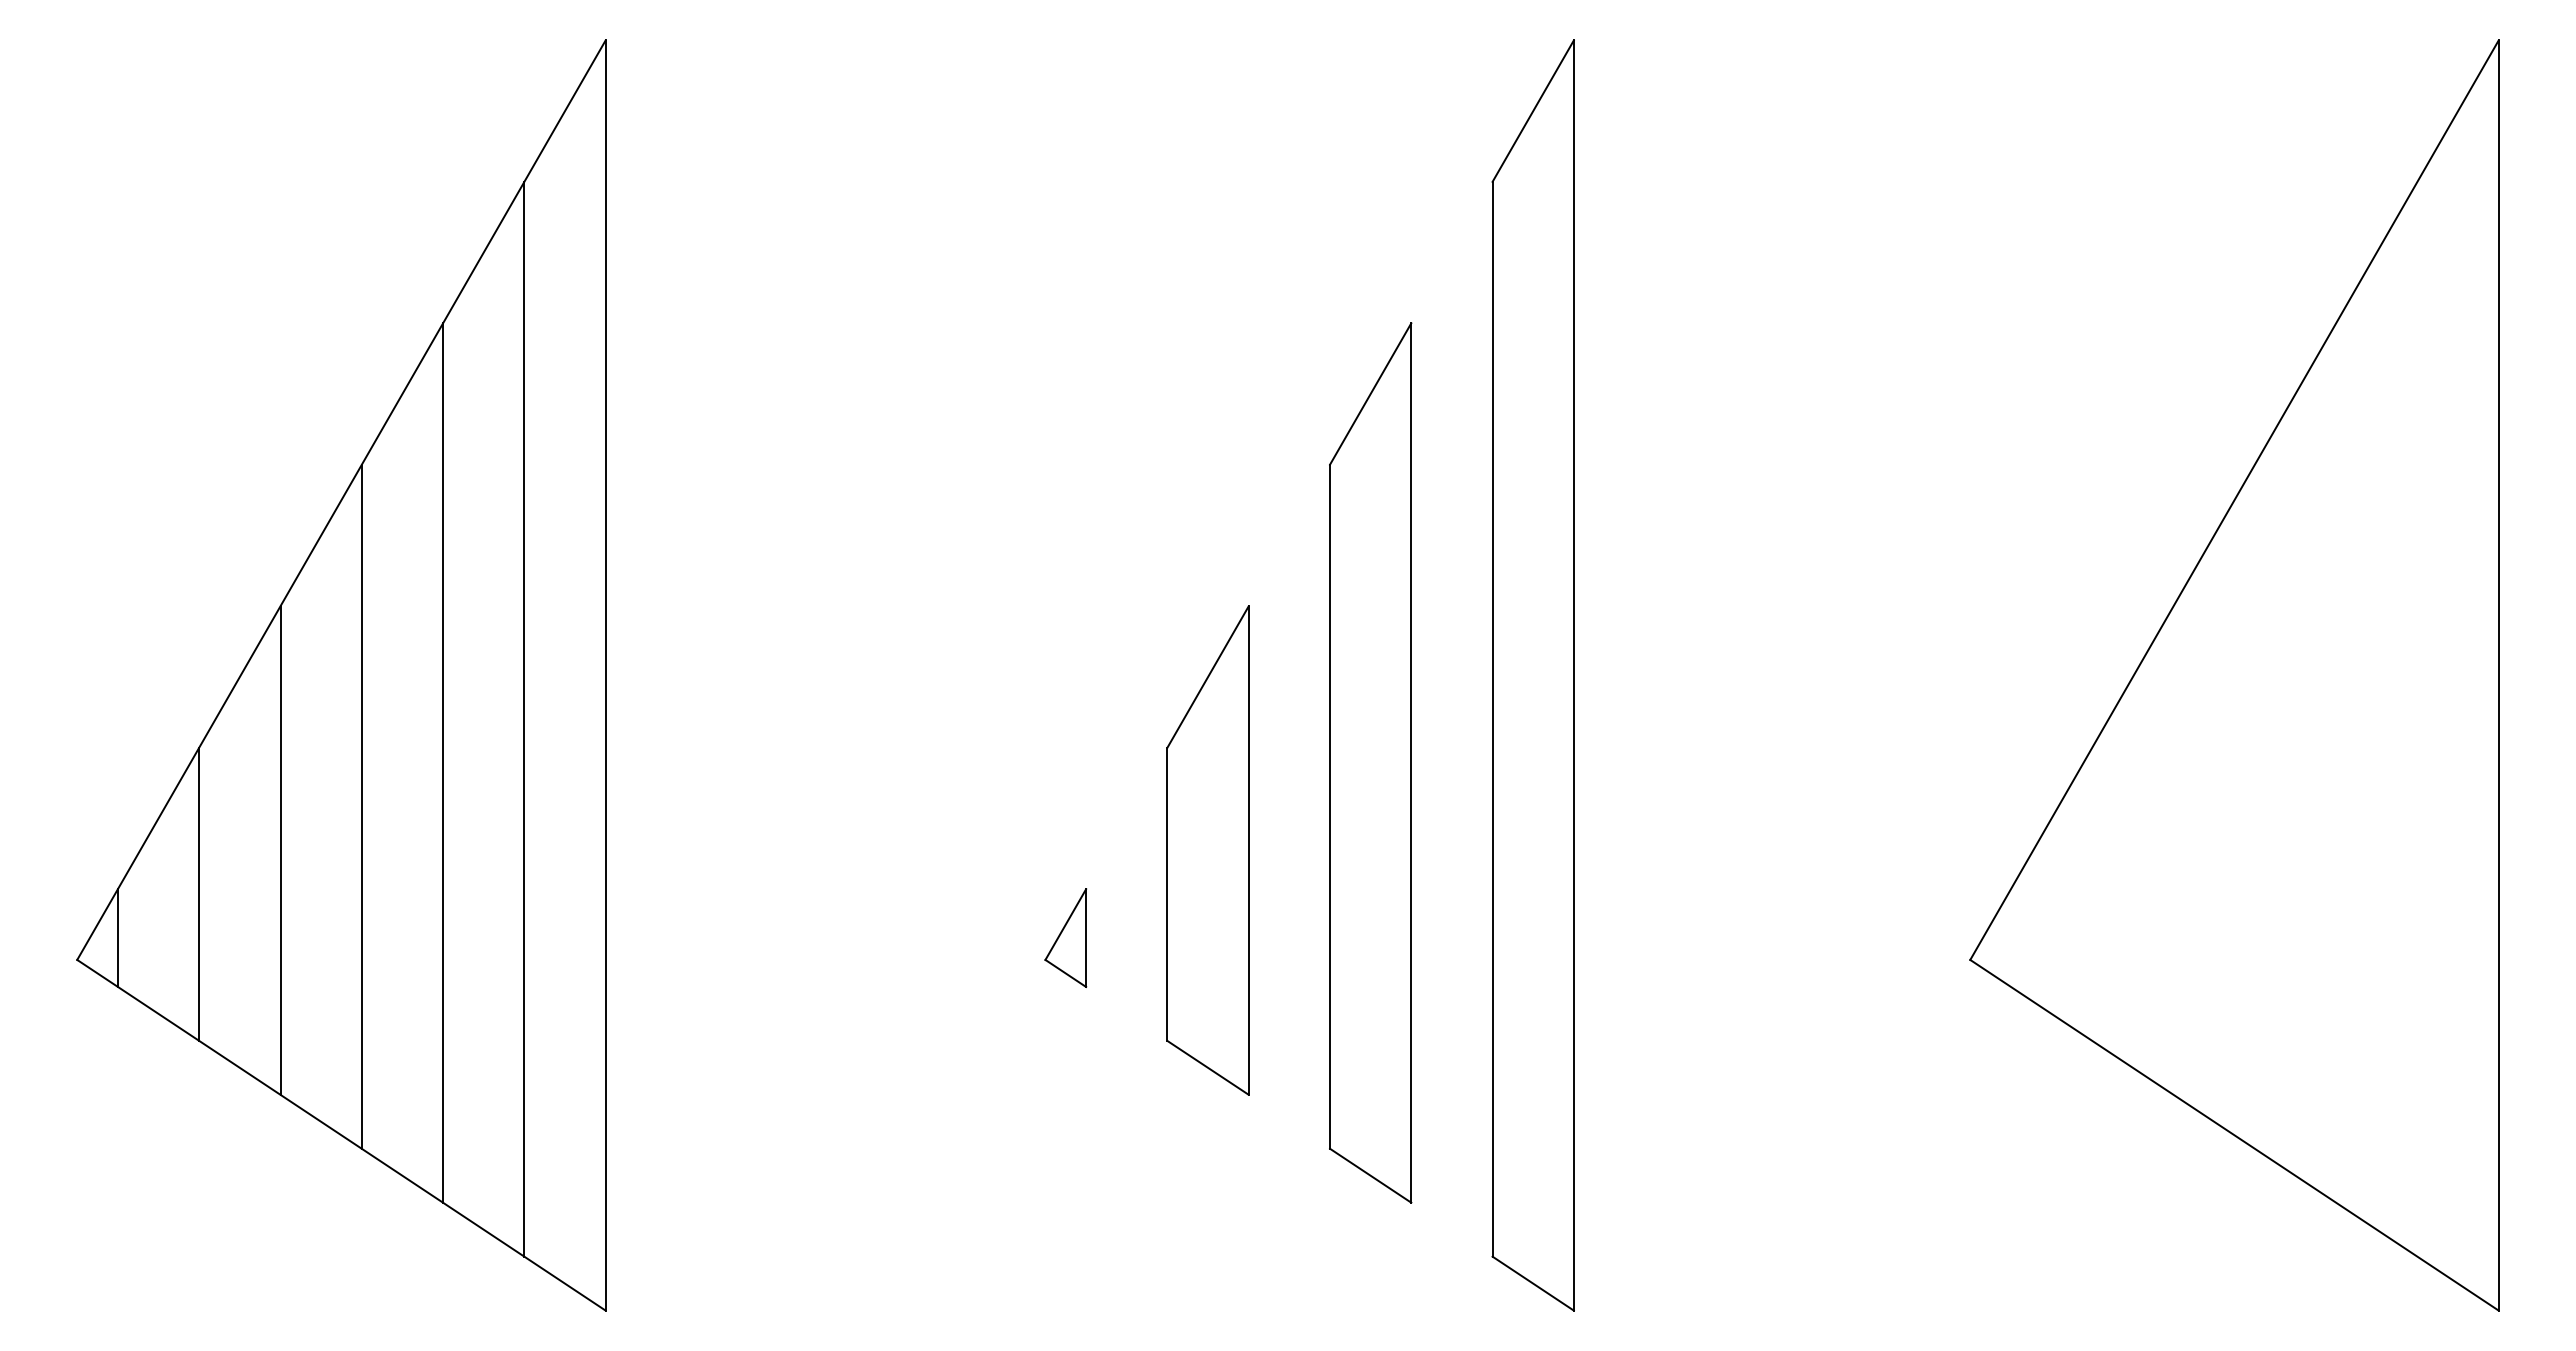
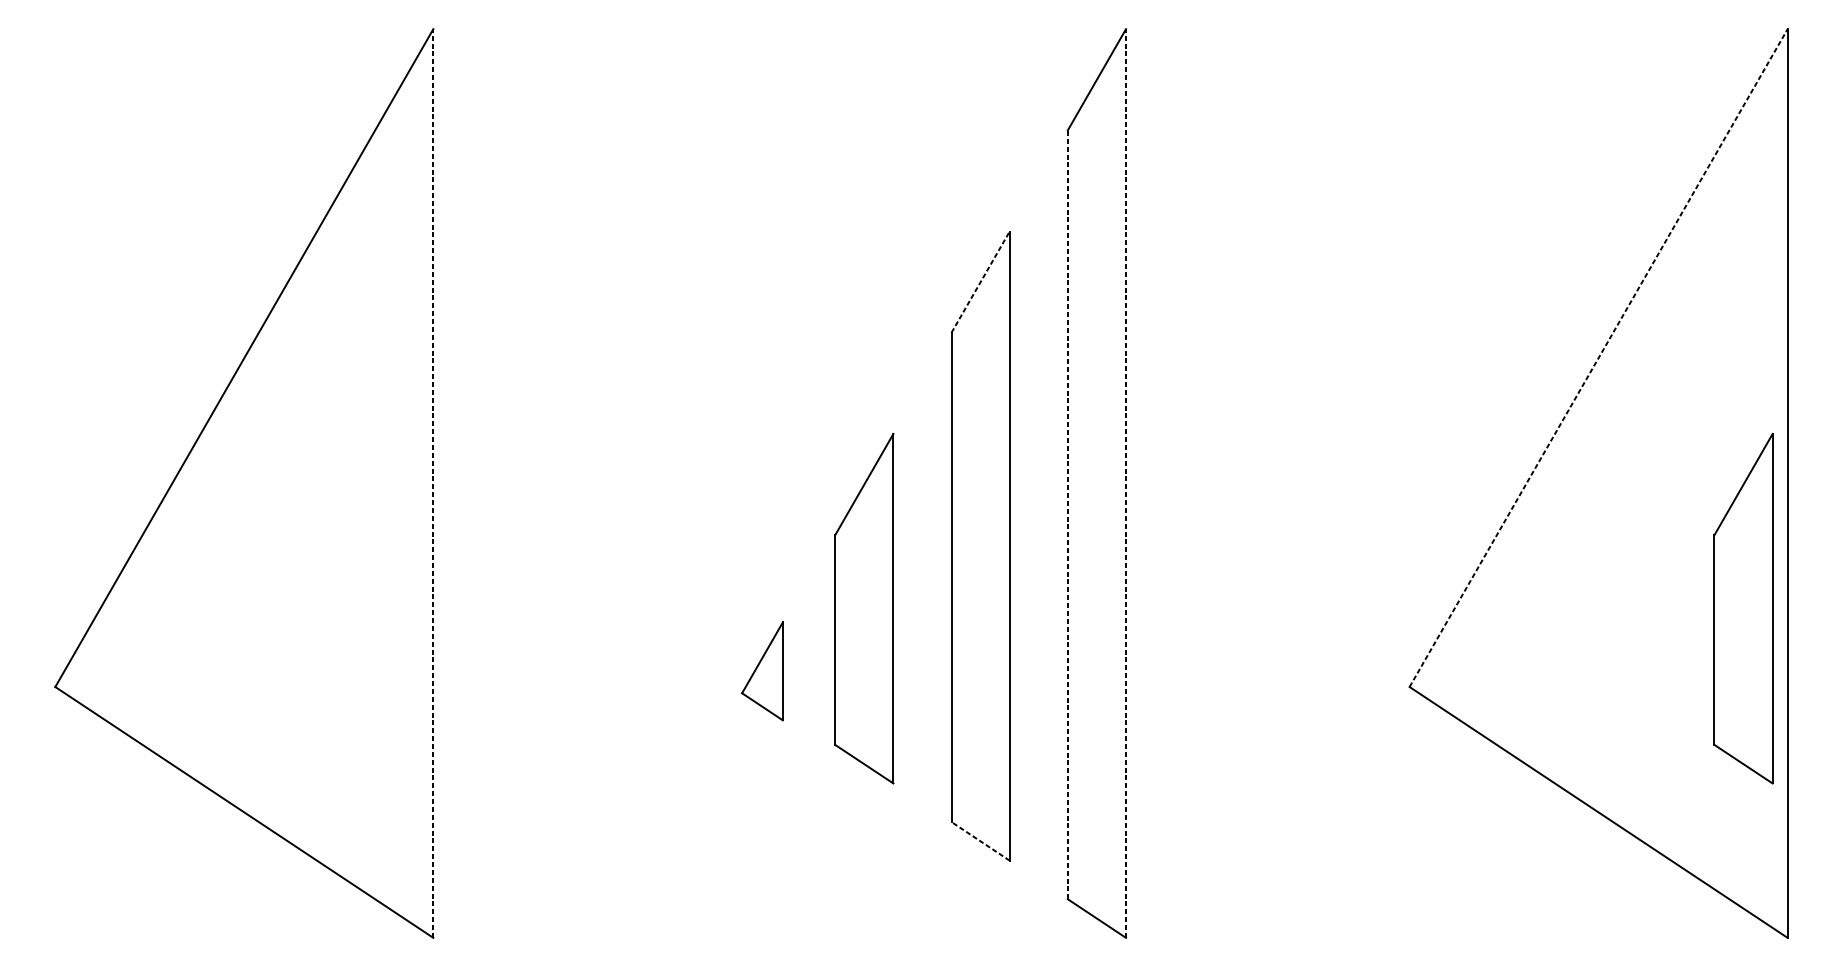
line: (1370, 394) -> (980, 282), solid -> dashed
line: (2234, 499) -> (1598, 357), solid -> dashed
line: (605, 675) -> (433, 483), solid -> dashed
line: (1573, 675) -> (1125, 483), solid -> dashed
line: (524, 718) -> (375, 514), removed
line: (1492, 718) -> (1067, 514), solid -> dashed
line: (443, 762) -> (317, 545), removed
line: (361, 806) -> (258, 577), removed
line: (280, 850) -> (200, 608), removed
part: (2436, 850) -> (1743, 608), added
line: (199, 893) -> (142, 639), removed
line: (117, 937) -> (84, 670), removed
part: (1065, 937) -> (762, 670), size x1.4
line: (1370, 1175) -> (980, 841), solid -> dashed

